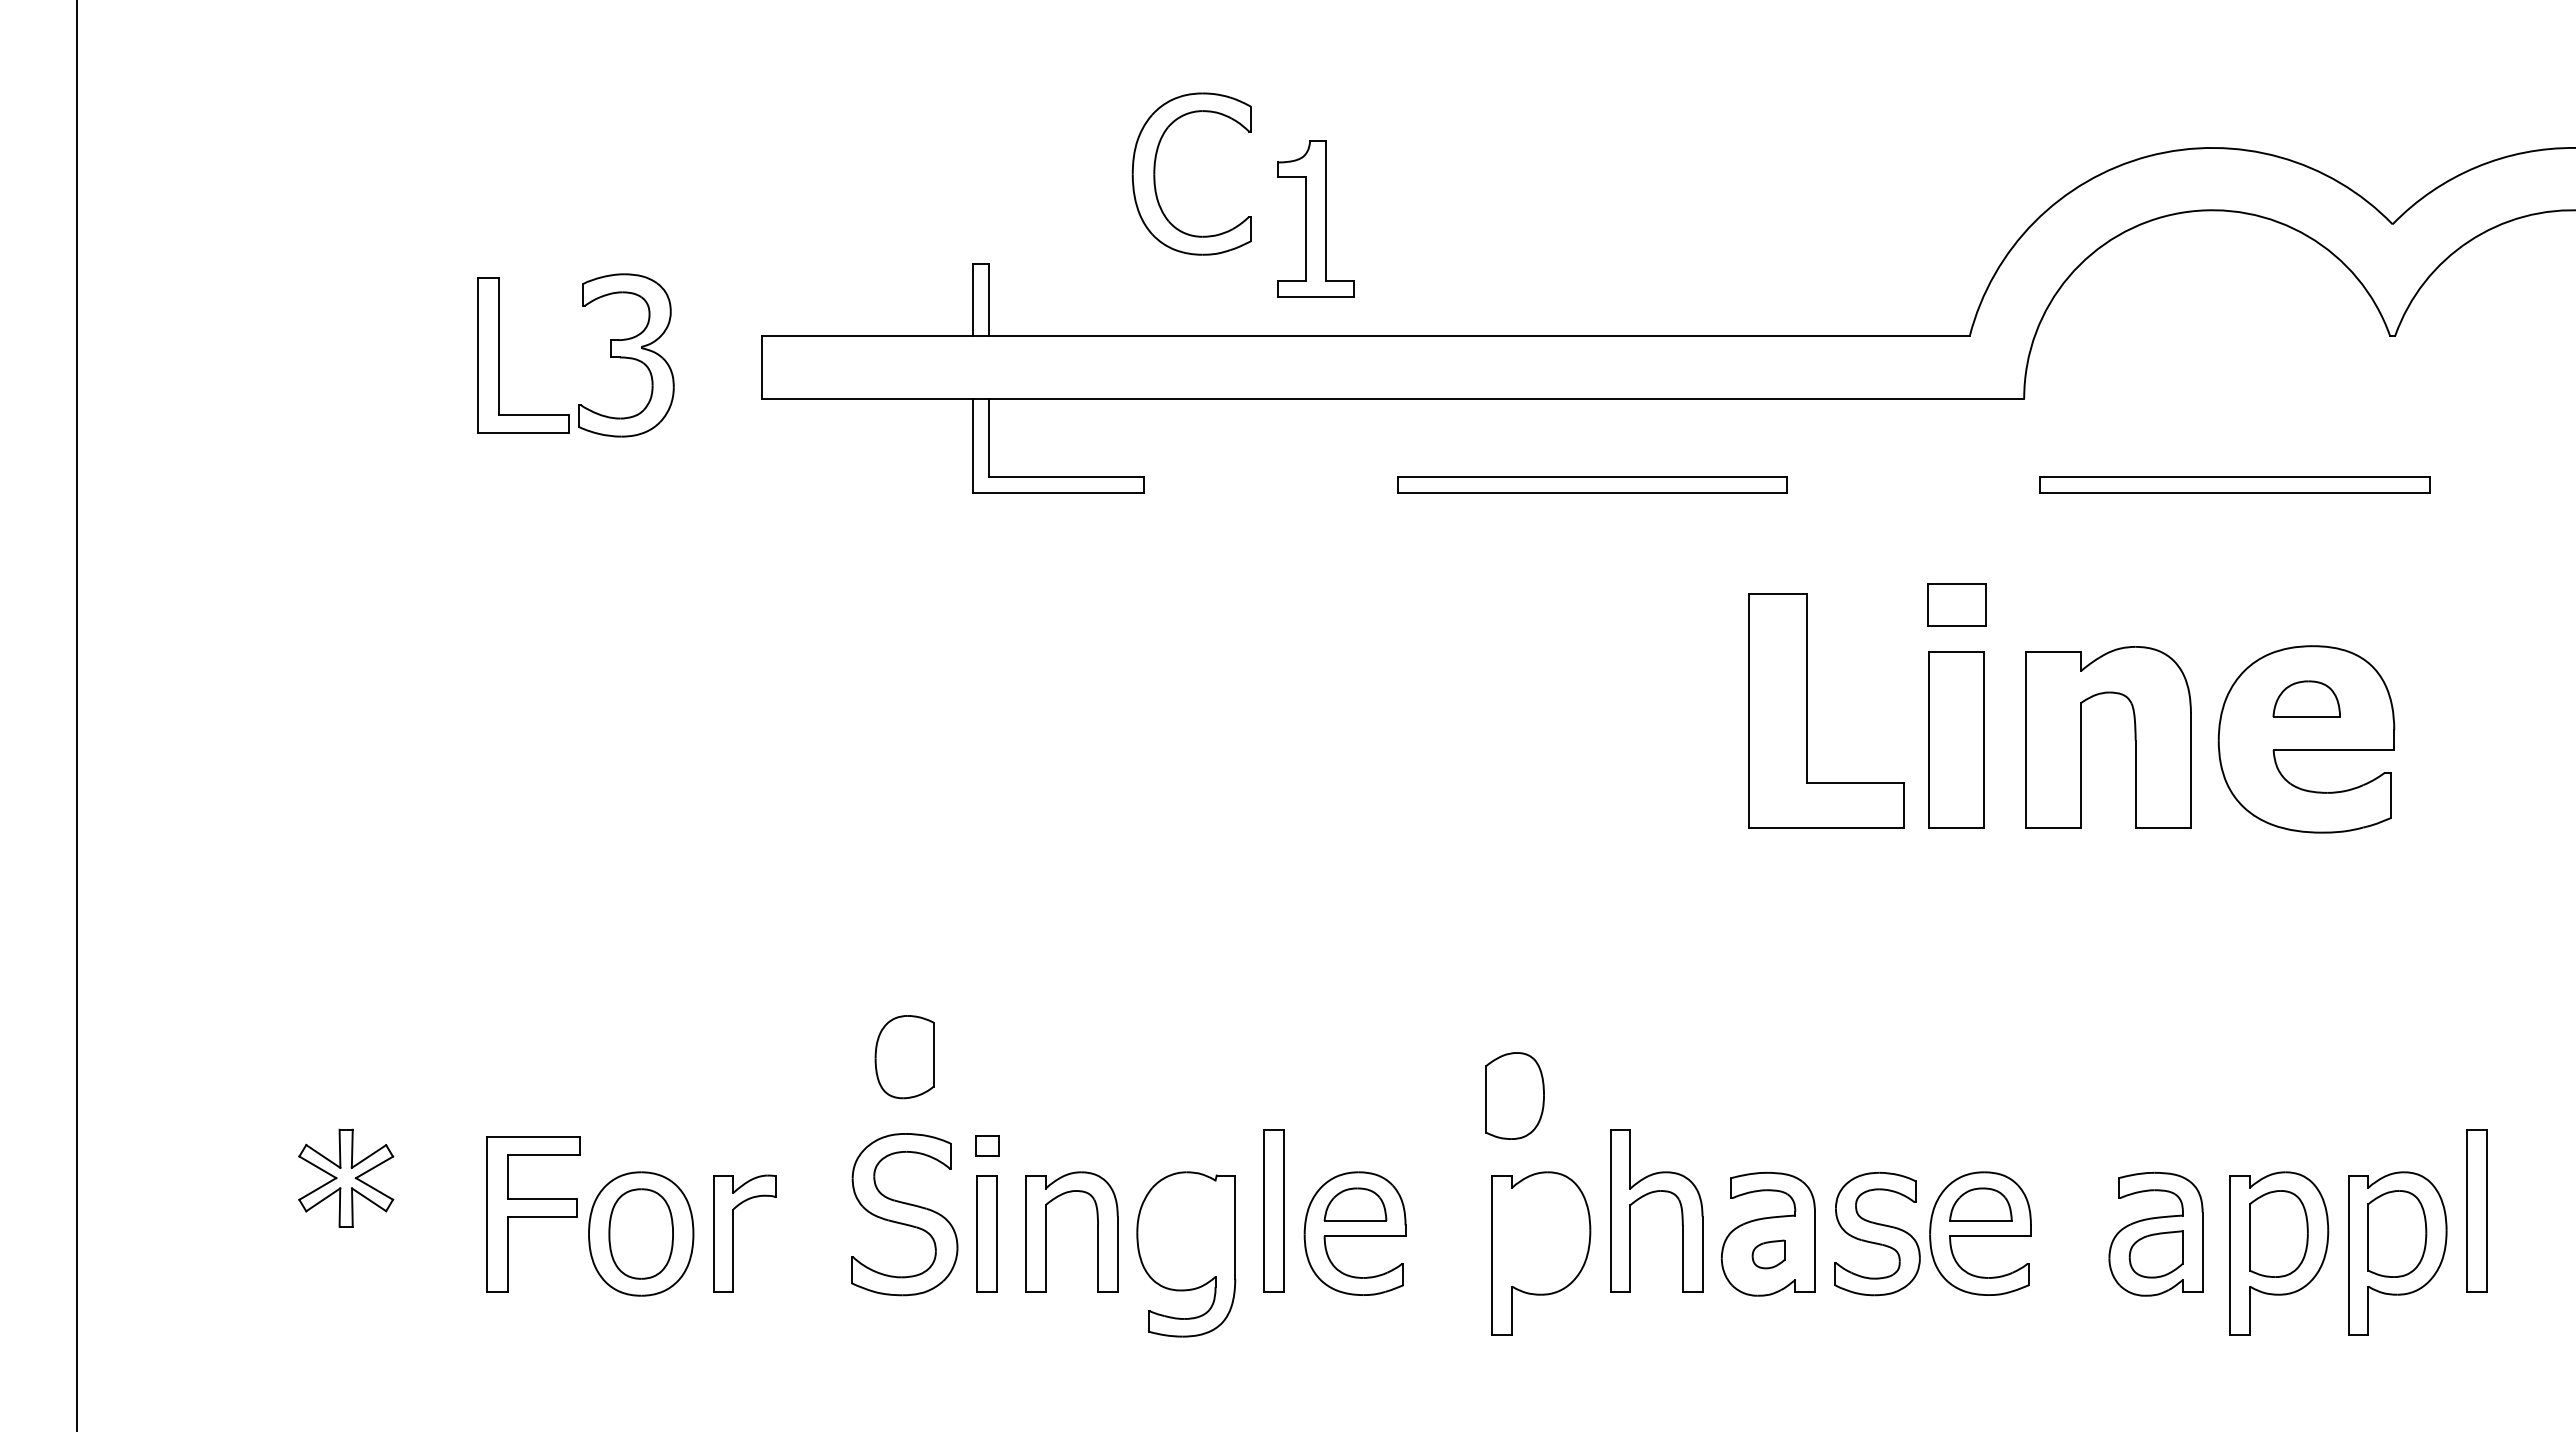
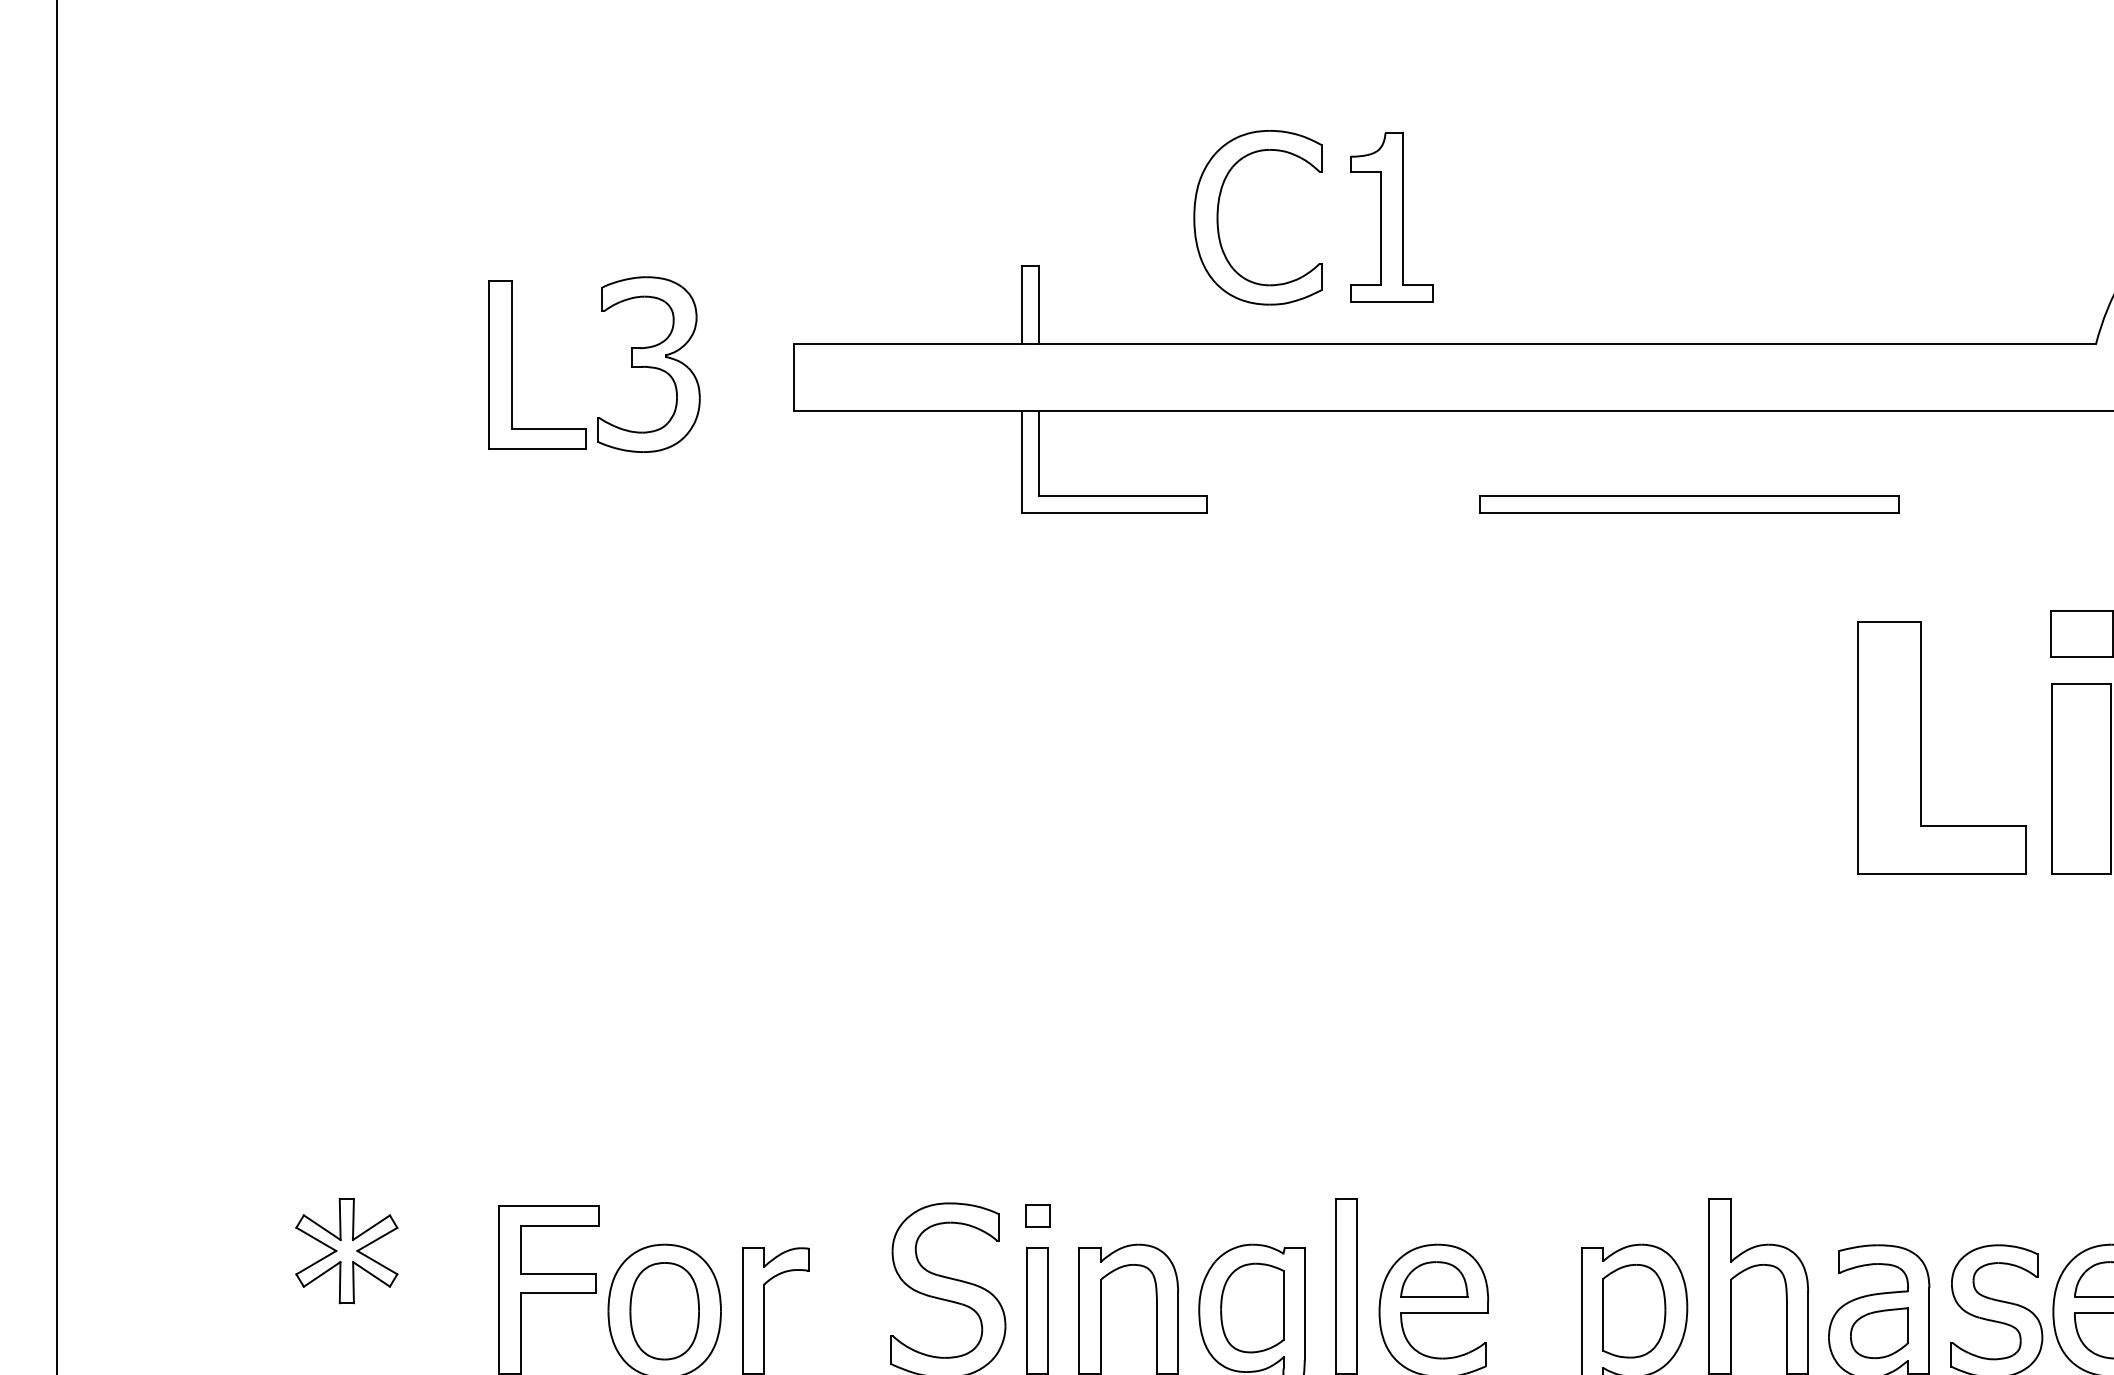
part: (1155, 173) -> (1218, 217), moved
part: (904, 1057) -> (1252, 1308), moved
part: (1514, 1095) -> (1633, 1310), moved
part: (1768, 1254) -> (1879, 1333), size x1.67

